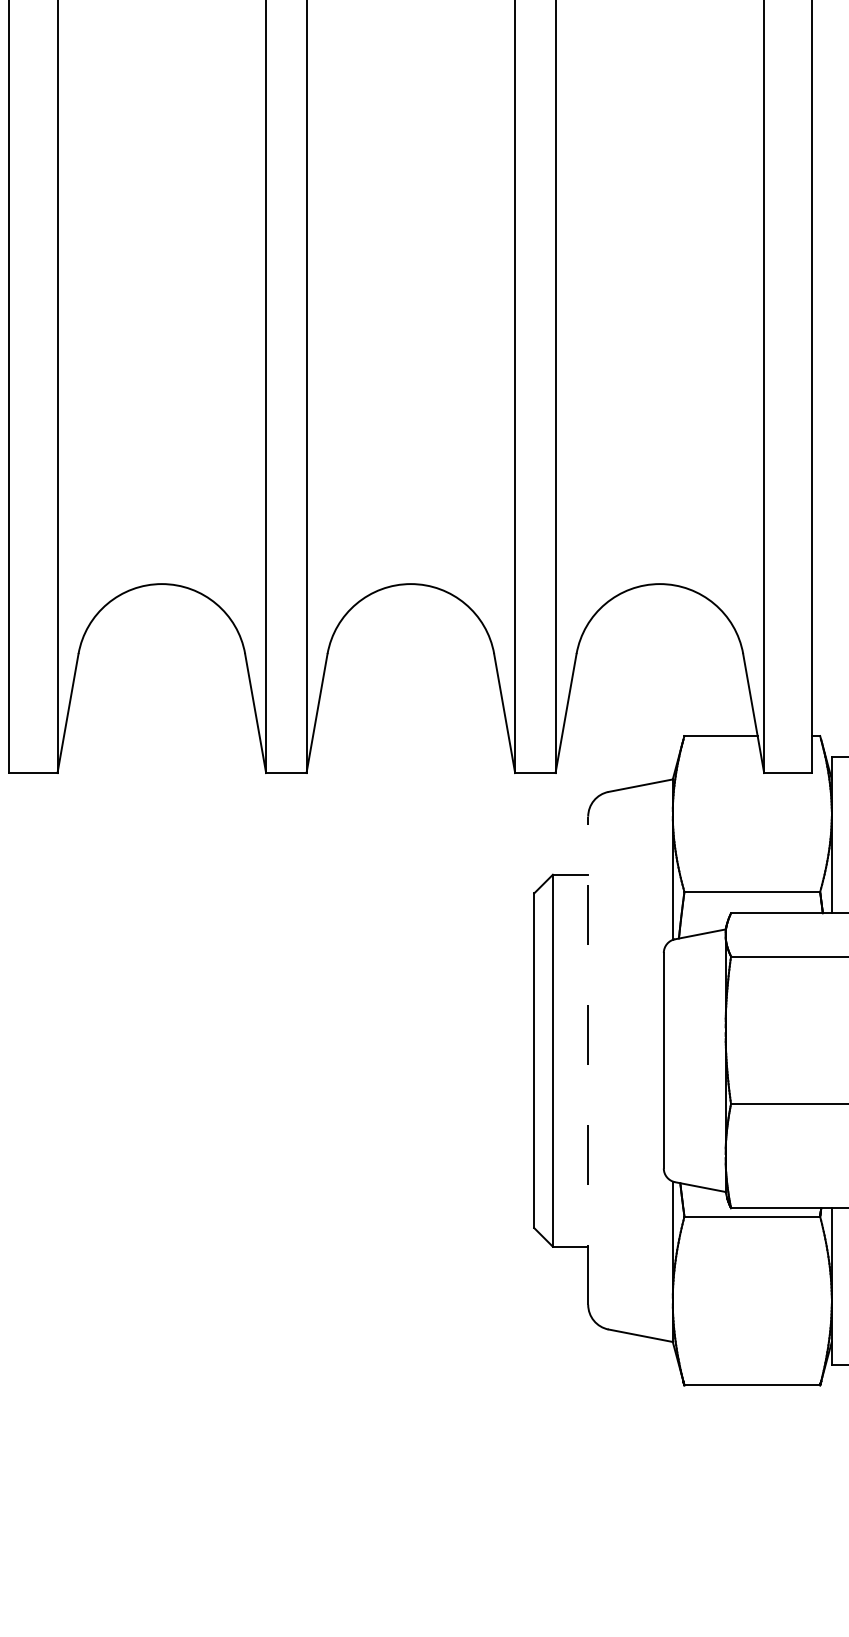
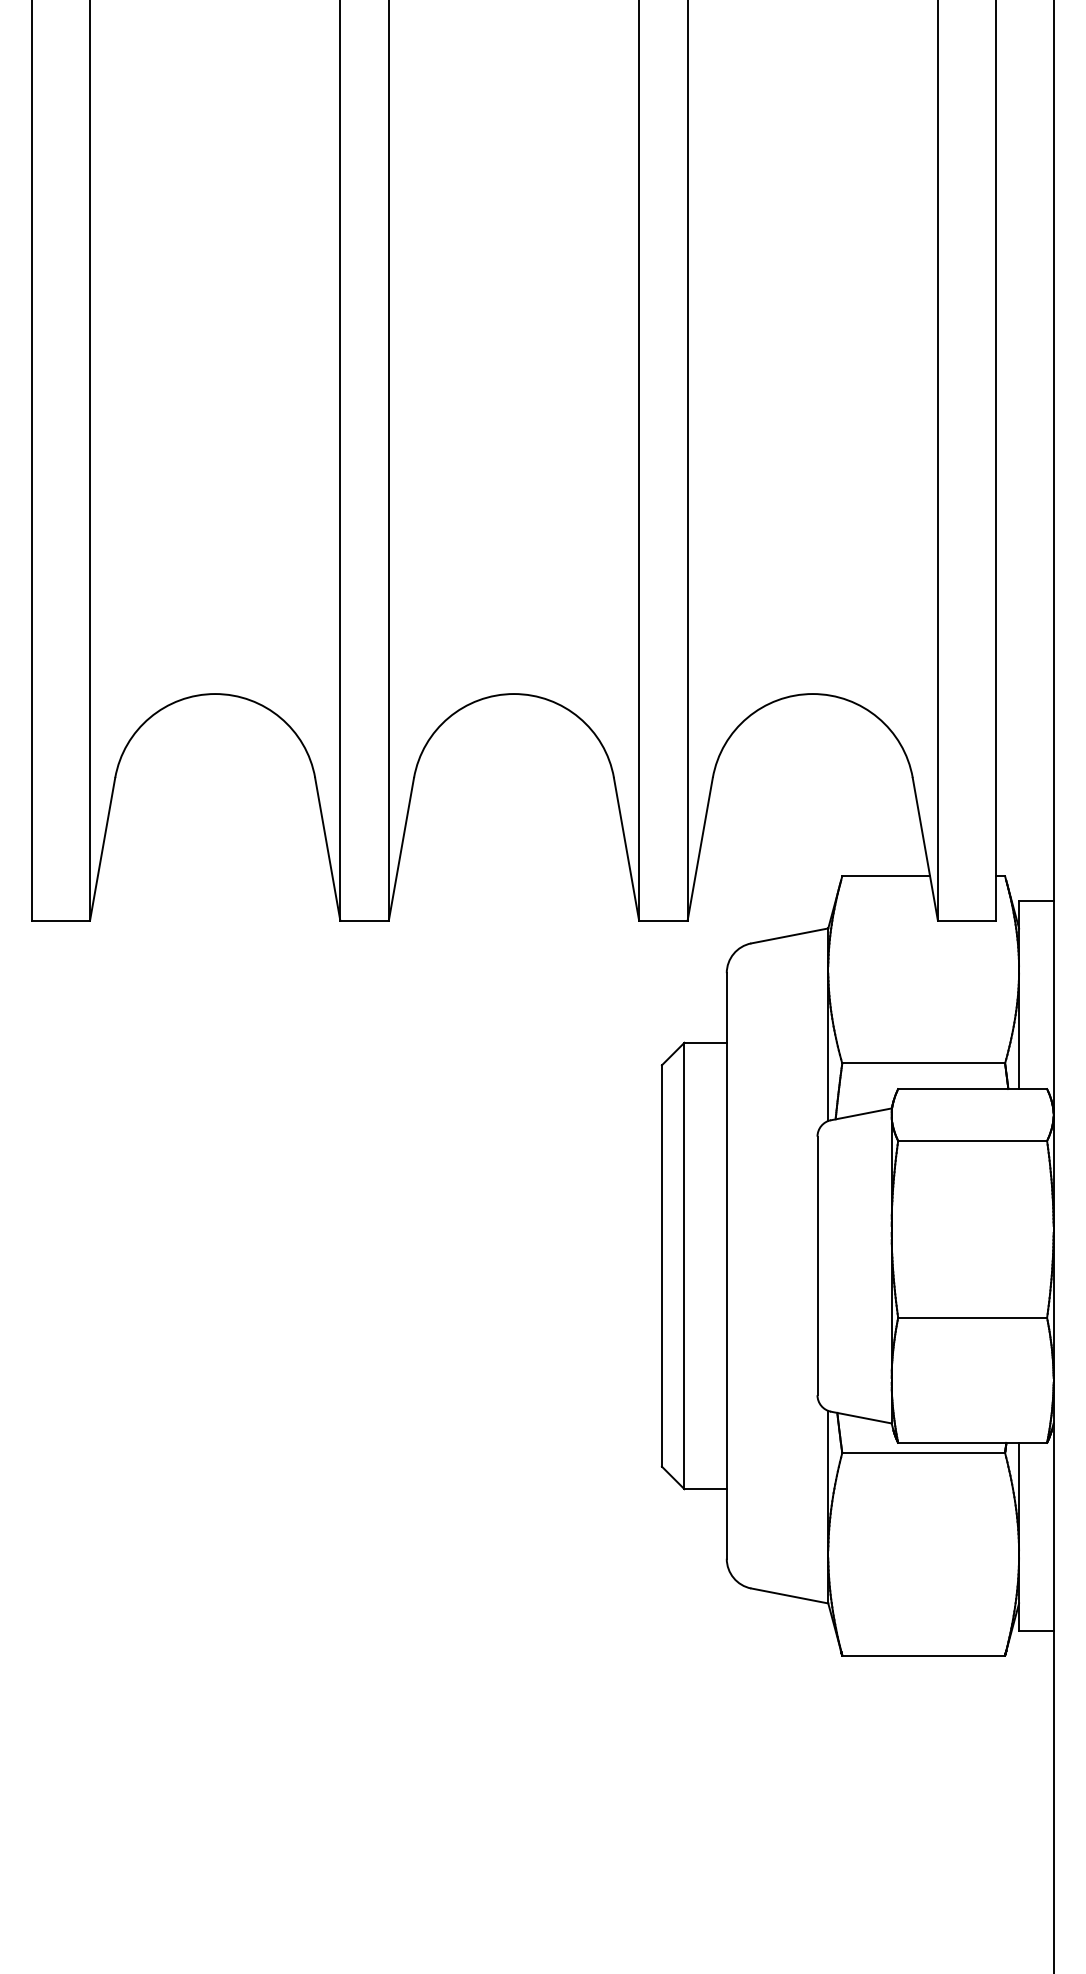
line: (587, 1060) -> (726, 1265), dashed -> solid

